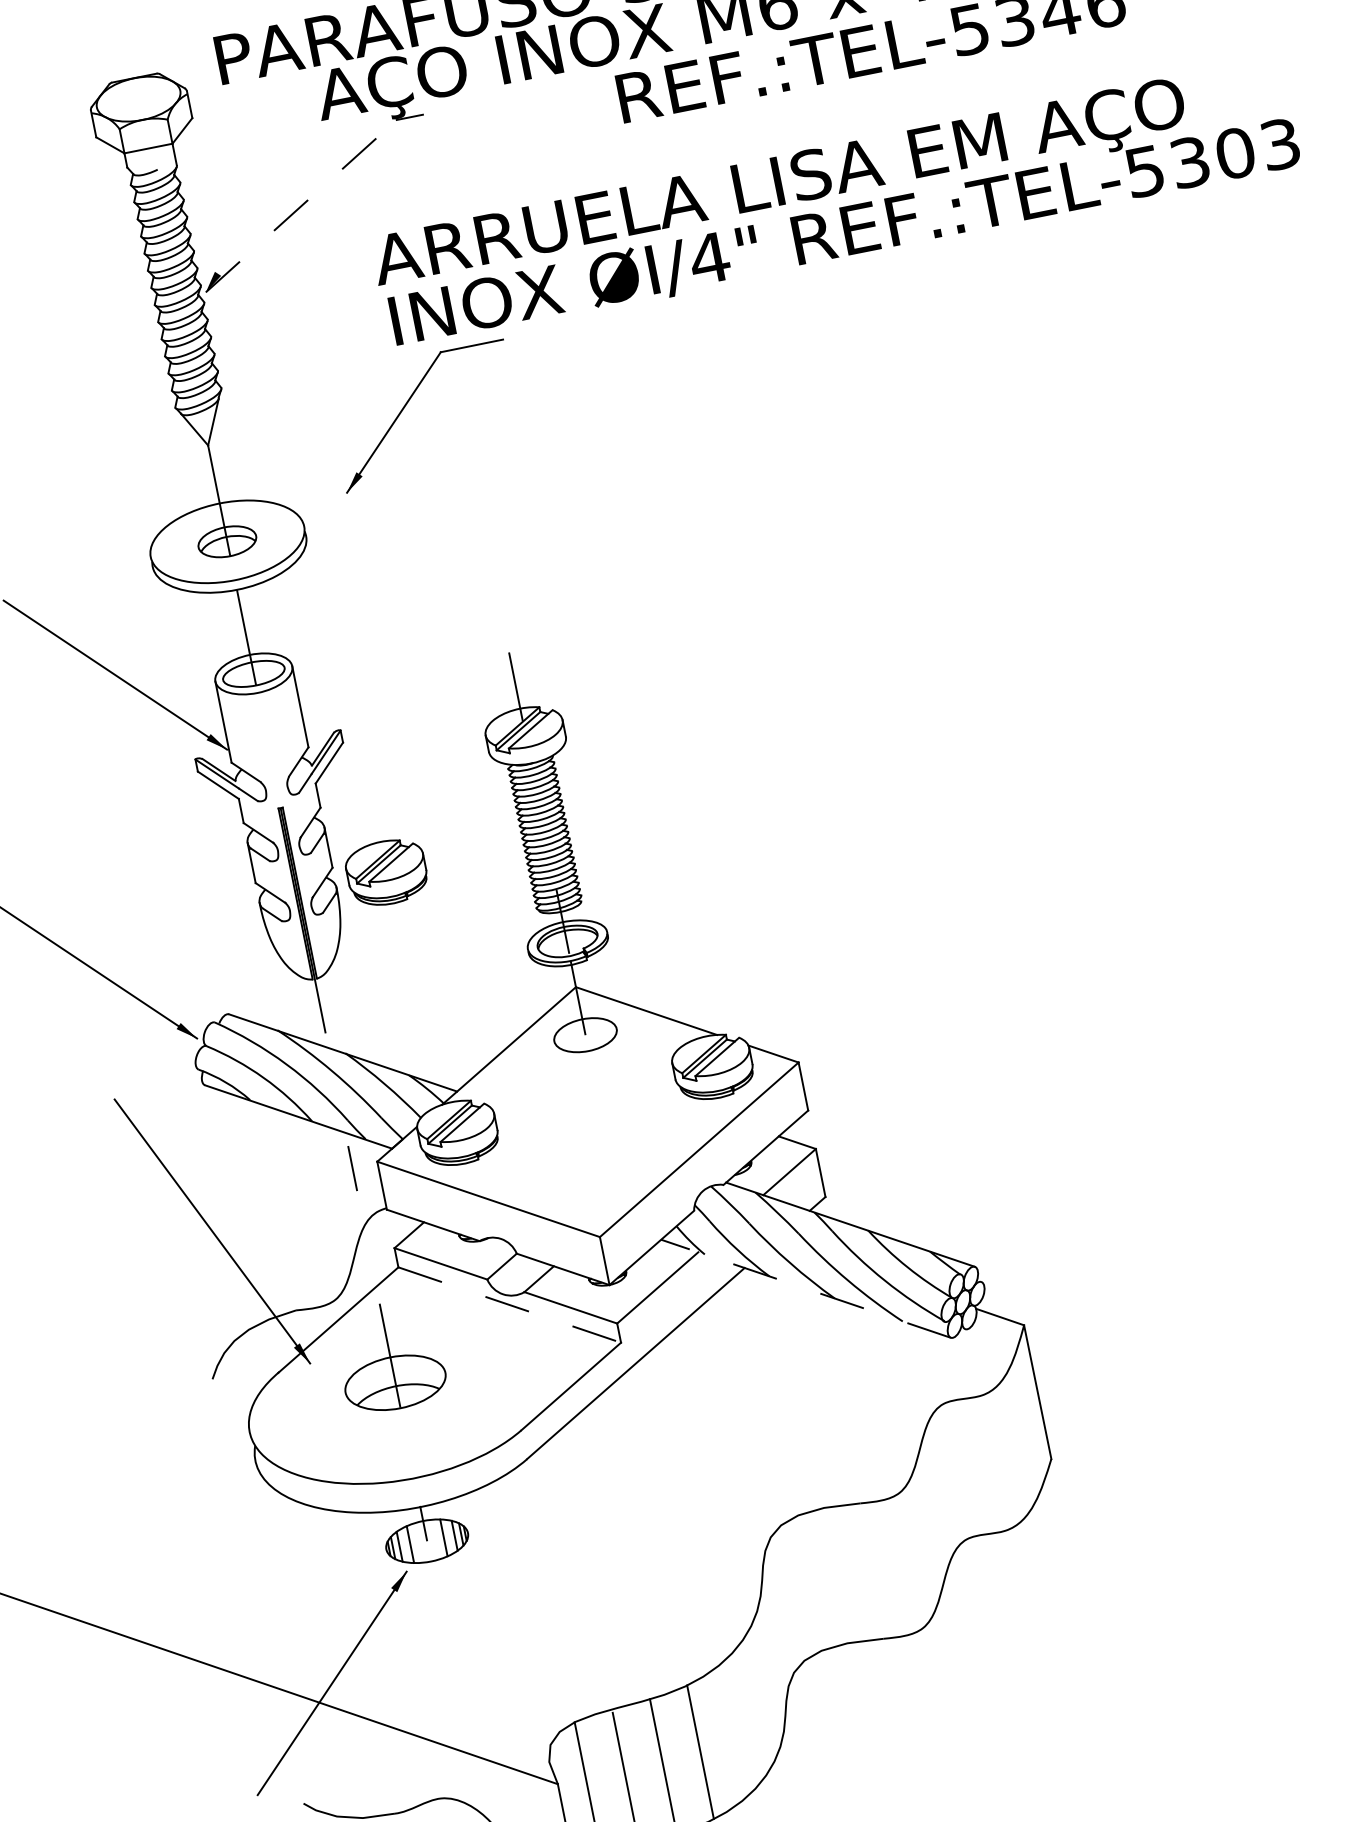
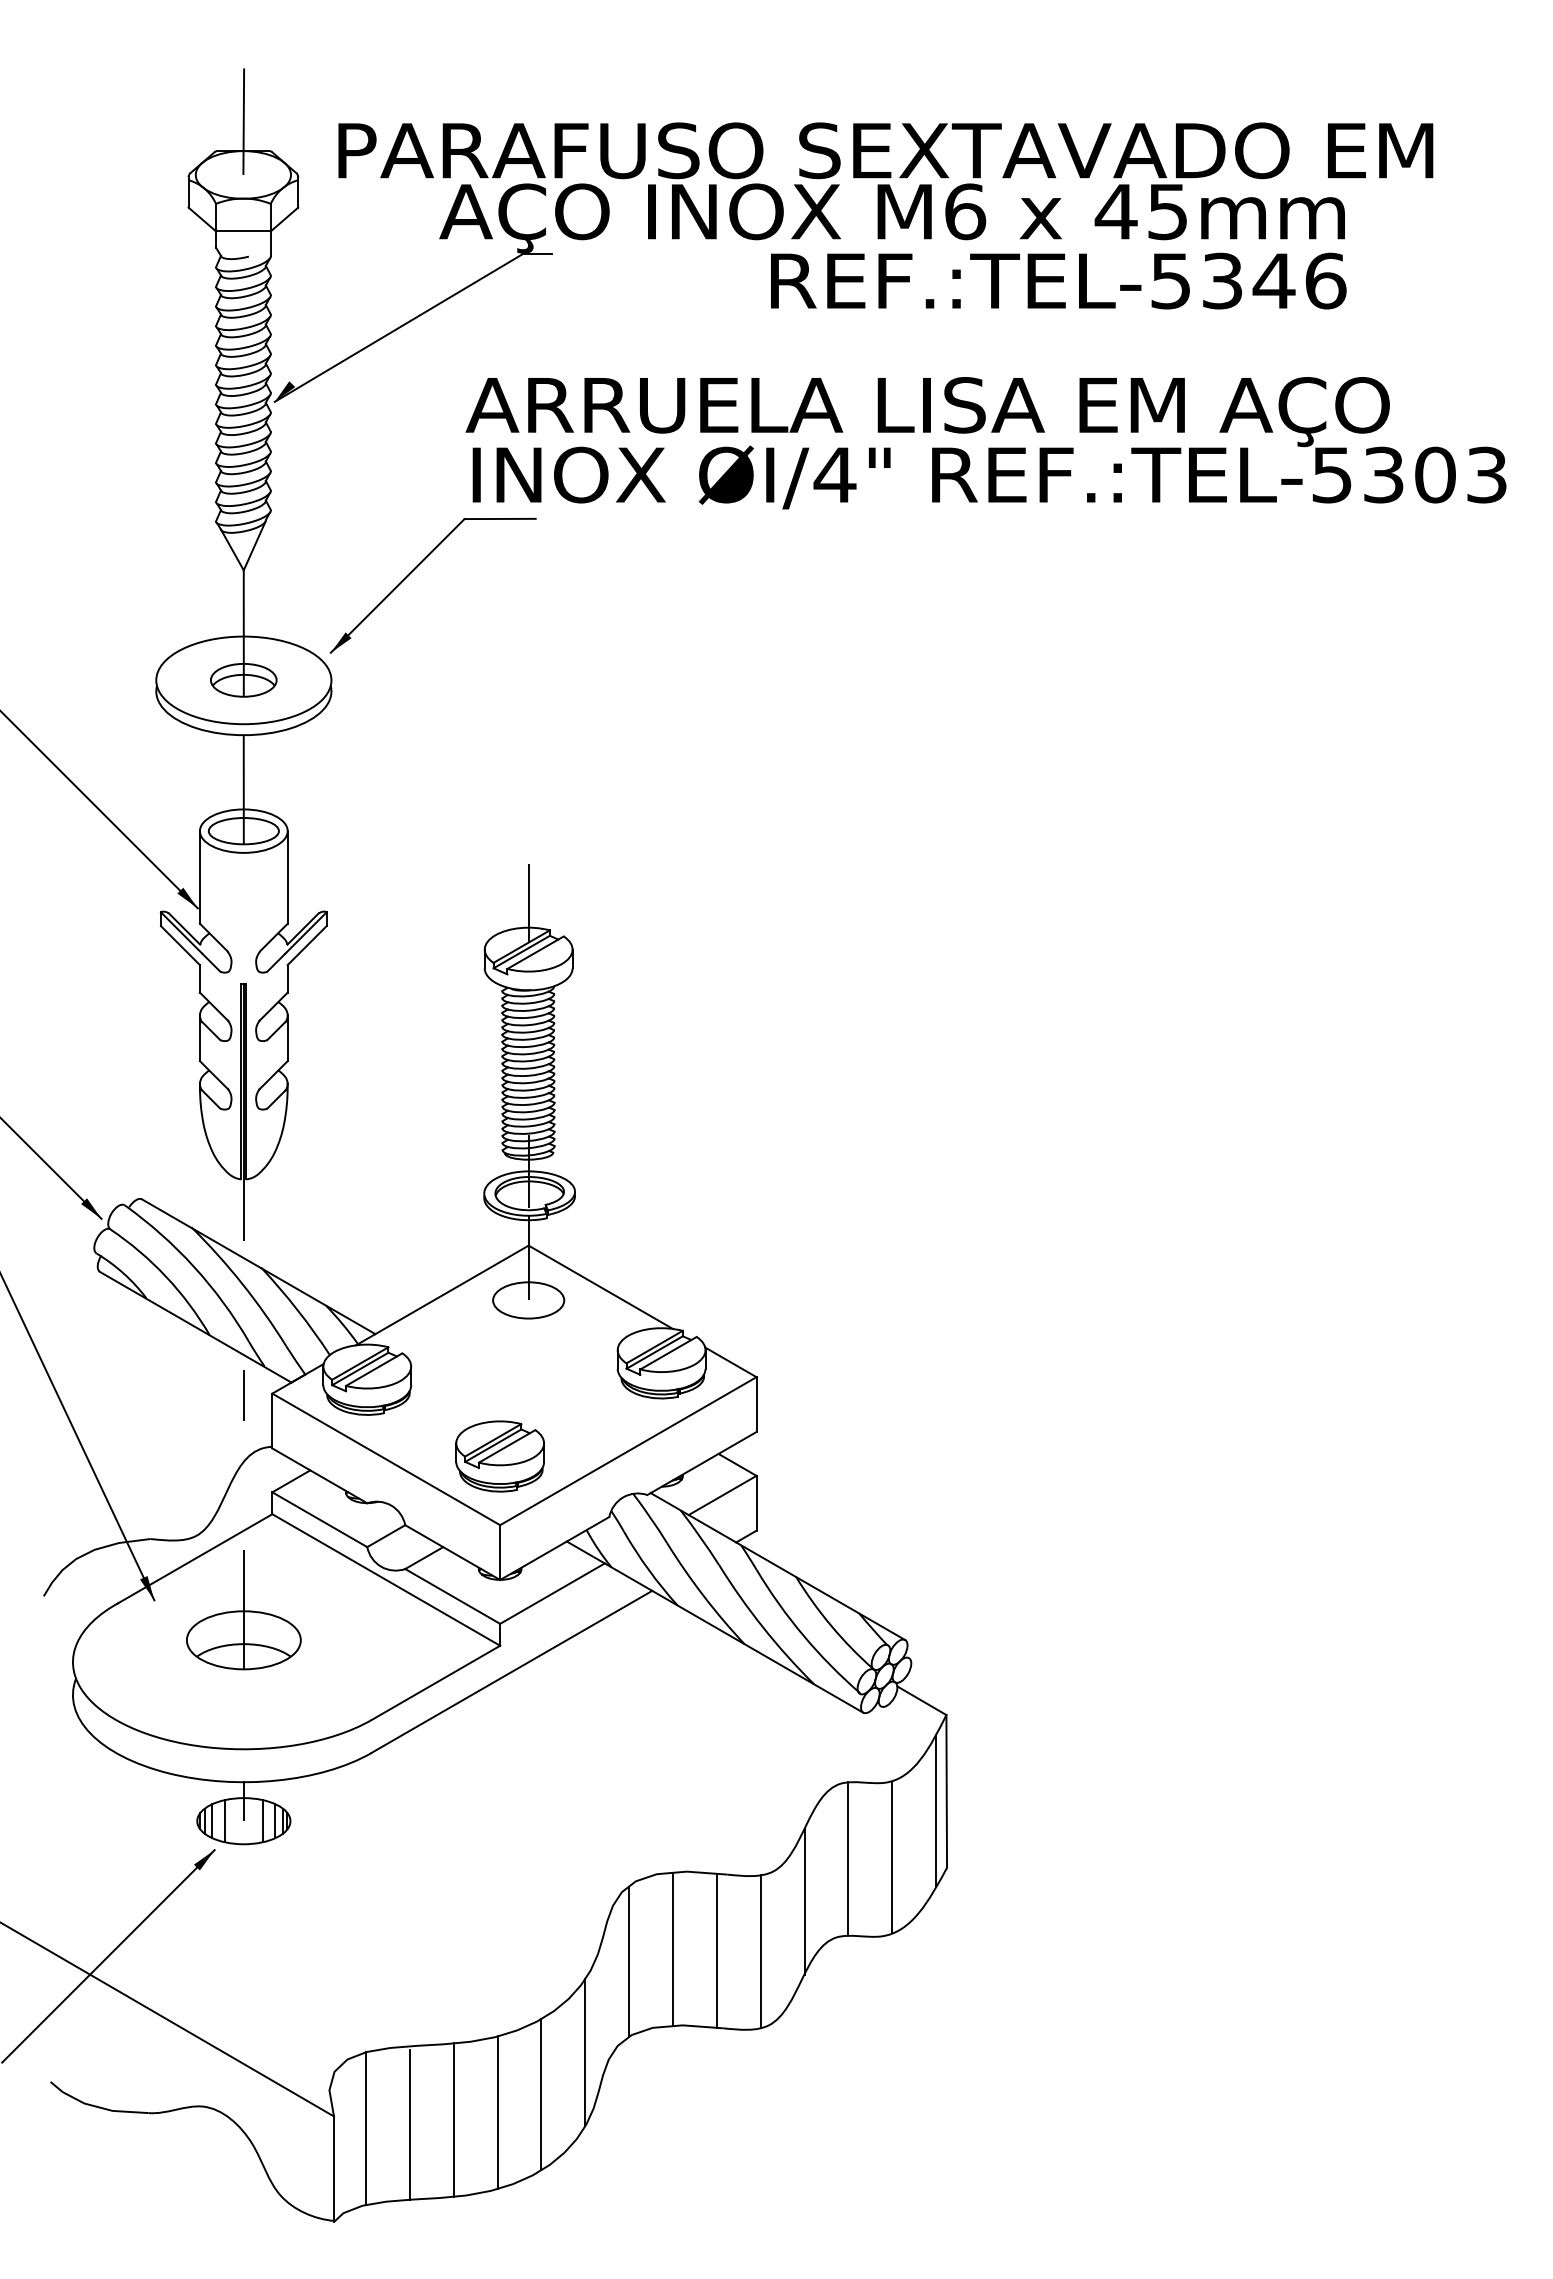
line: (129, 52) -> (243, 121), added
line: (301, 206) -> (398, 328), dashed -> solid
part: (407, 403) -> (416, 568), moved
part: (386, 872) -> (499, 1456), moved
line: (805, 1288) -> (714, 1626), dashed -> solid
line: (510, 1305) -> (386, 1580), dashed -> solid
line: (1032, 1410) -> (936, 1810), added
line: (1001, 1459) -> (892, 1857), added
line: (963, 1468) -> (848, 1858), added
line: (932, 1514) -> (804, 1902), added
line: (902, 1564) -> (760, 1951), added
line: (863, 1571) -> (716, 1950), added
line: (826, 1578) -> (673, 1949), added
line: (789, 1596) -> (629, 1961), added
line: (766, 1684) -> (585, 2052), added
line: (735, 1727) -> (541, 2093), added

